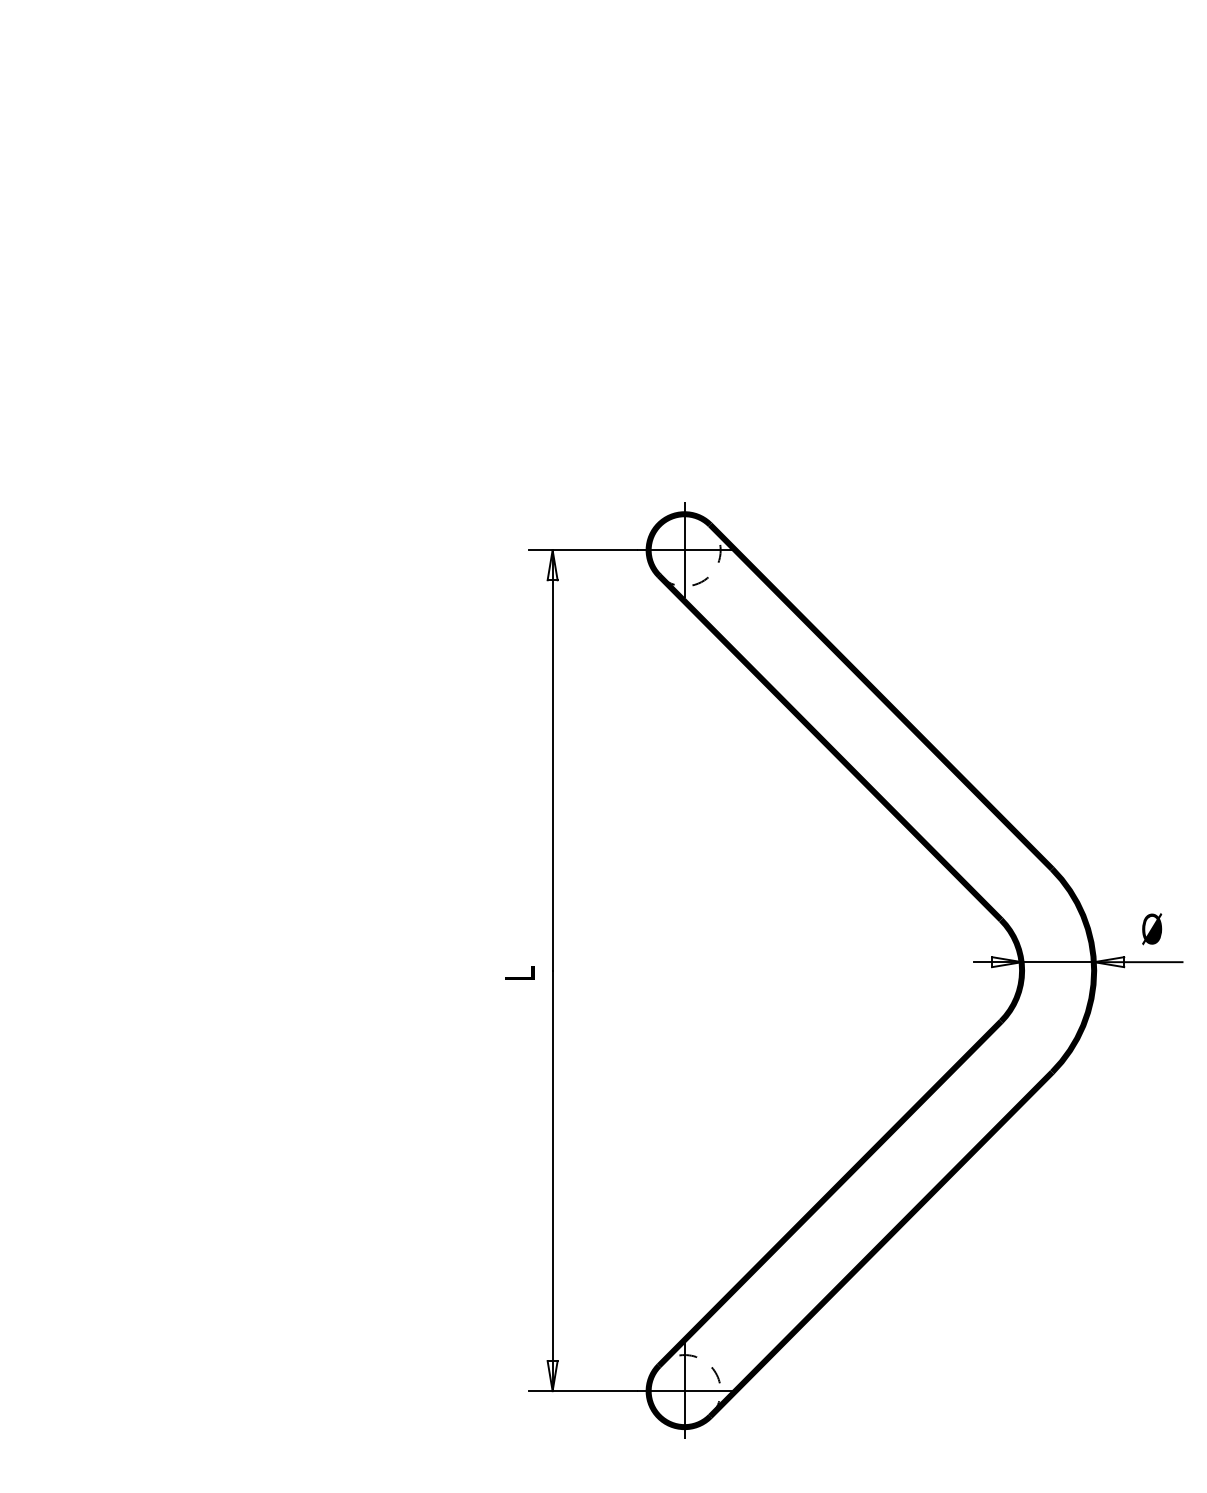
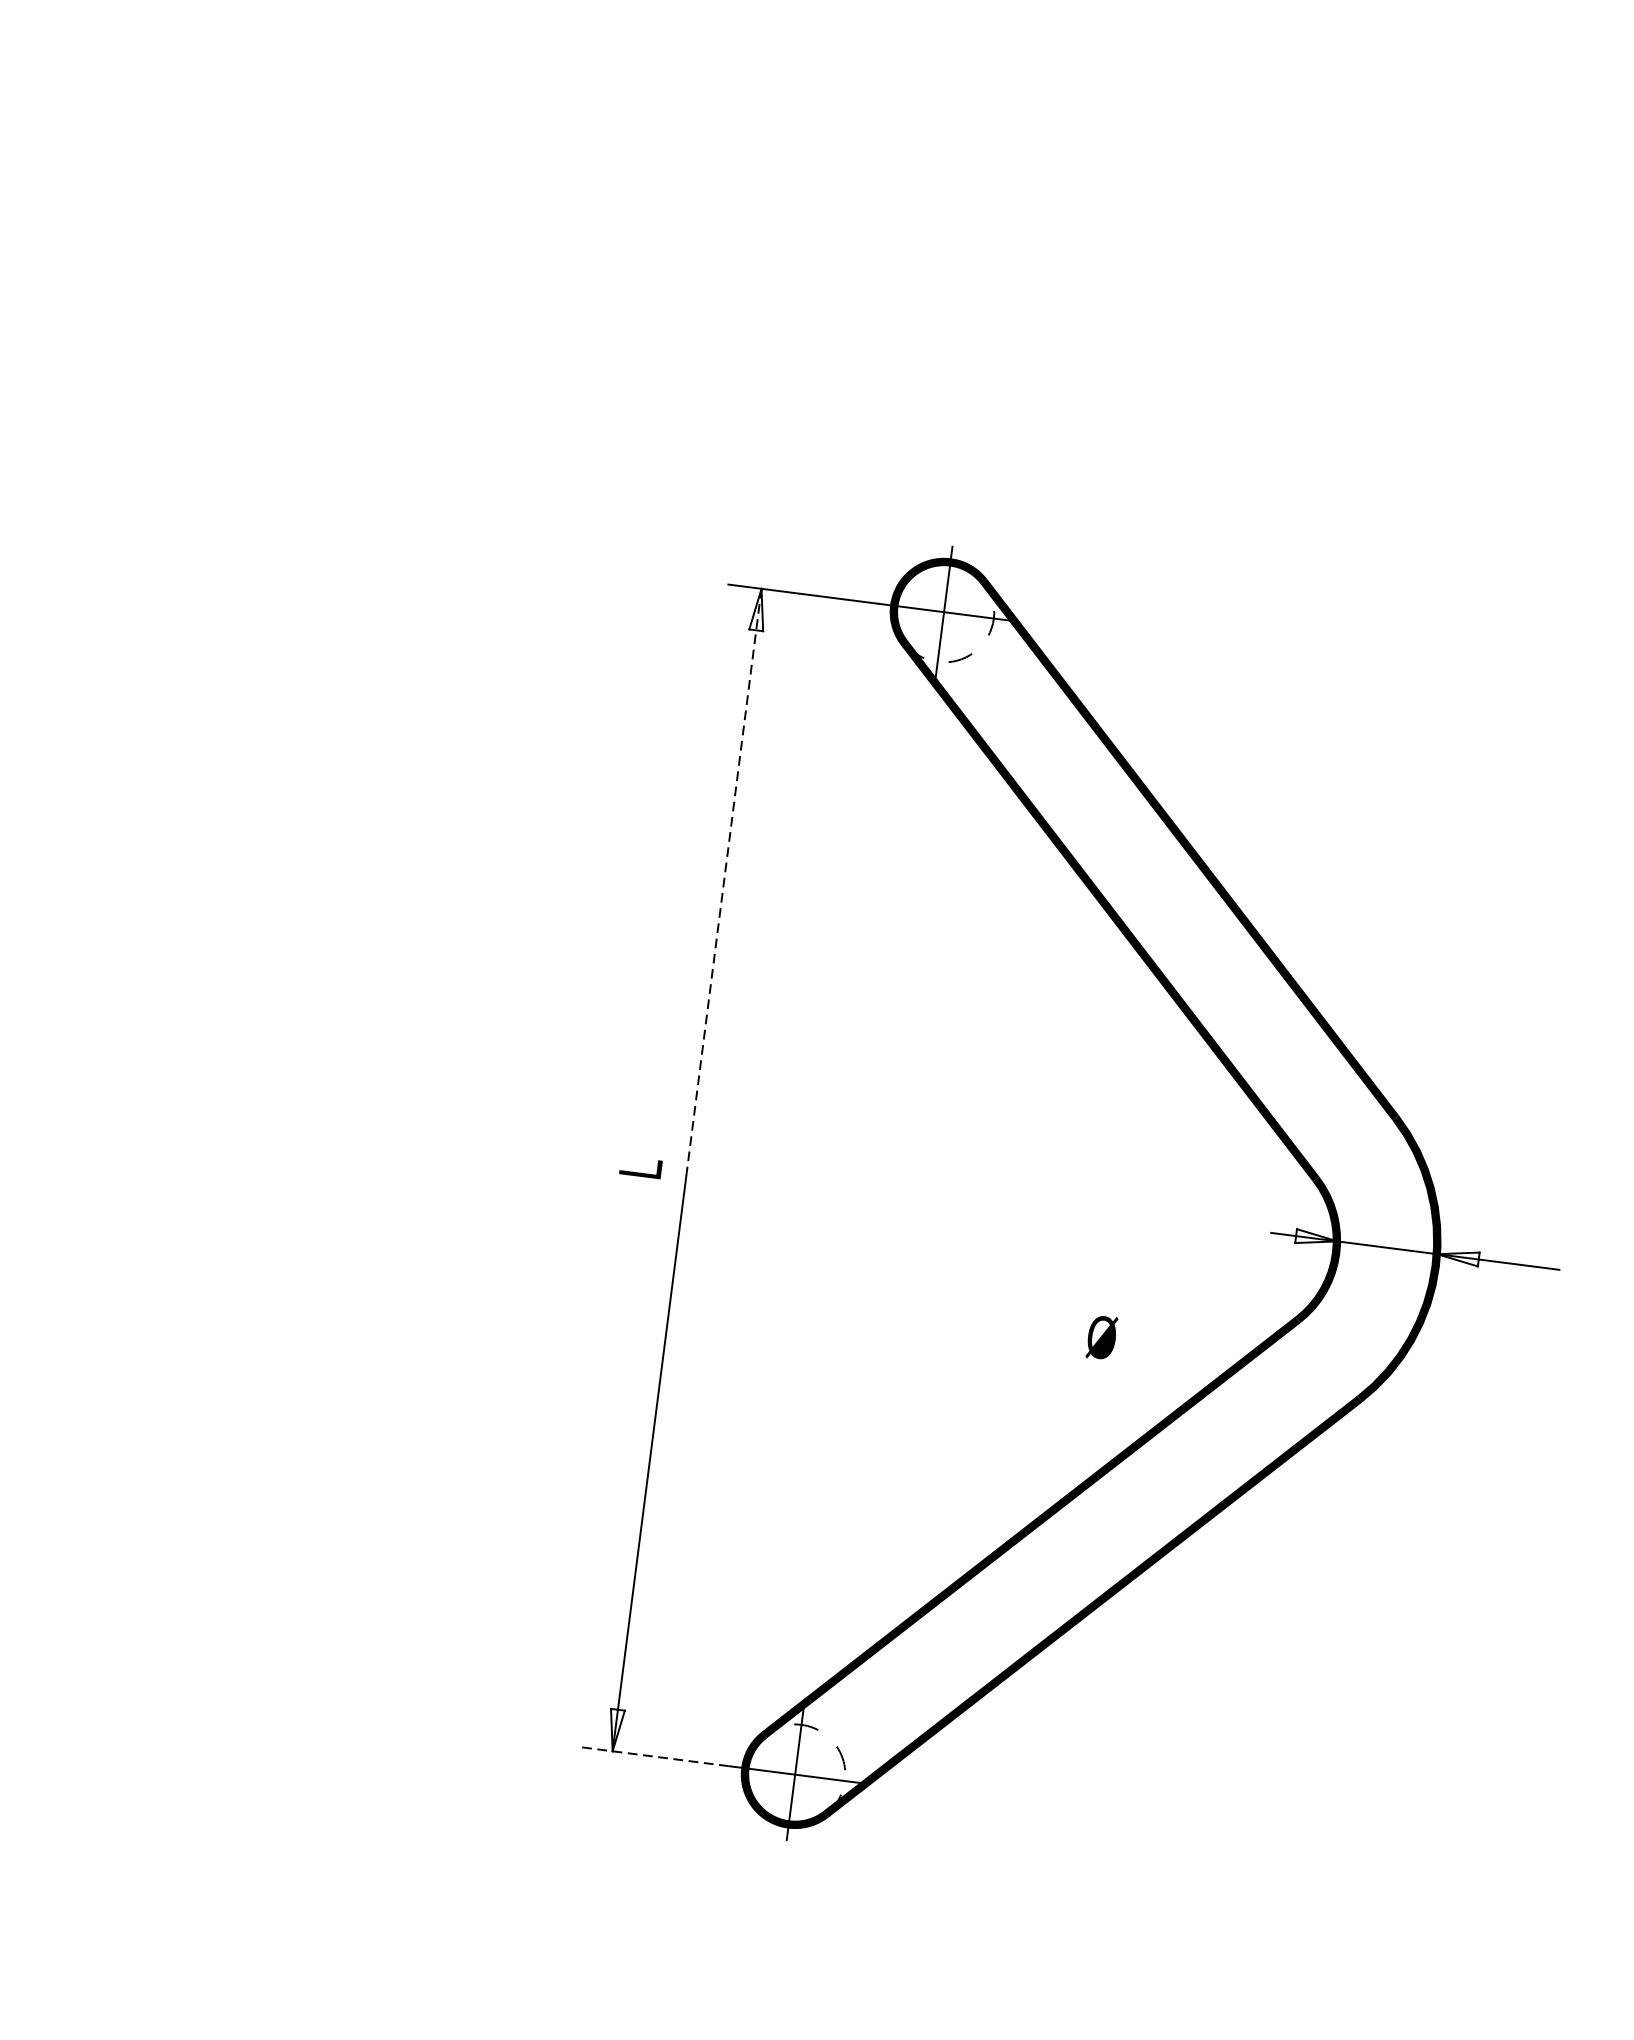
line: (552, 760) -> (724, 879), solid -> dashed
text: (1152, 929) -> (1102, 1338), moved
line: (582, 1391) -> (653, 1757), solid -> dashed

